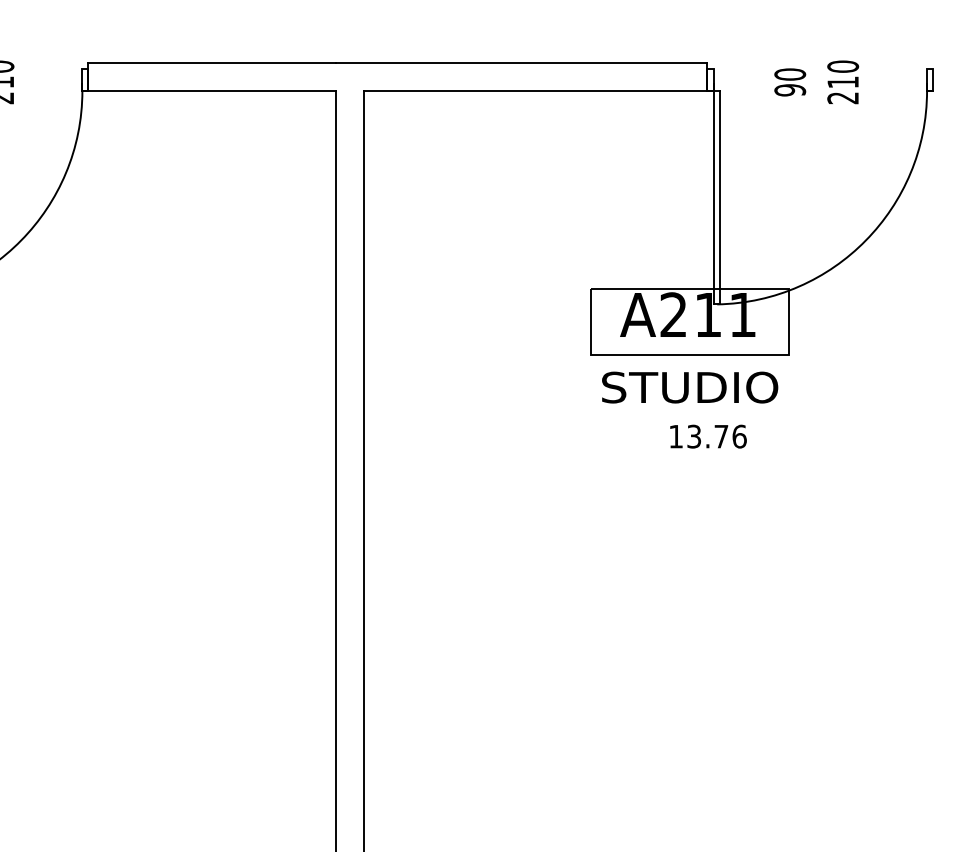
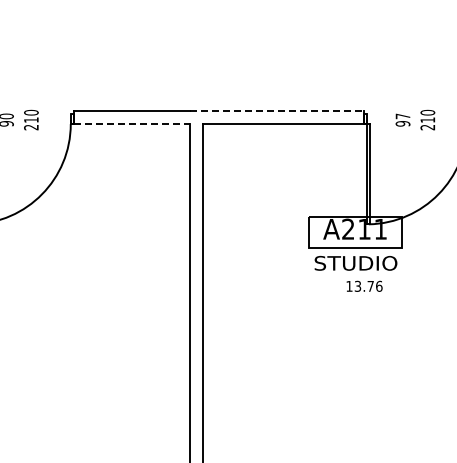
line: (522, 64) -> (277, 111), solid -> dashed
text: (789, 74) -> (402, 116), 90 -> 97
line: (213, 91) -> (132, 124), solid -> dashed

